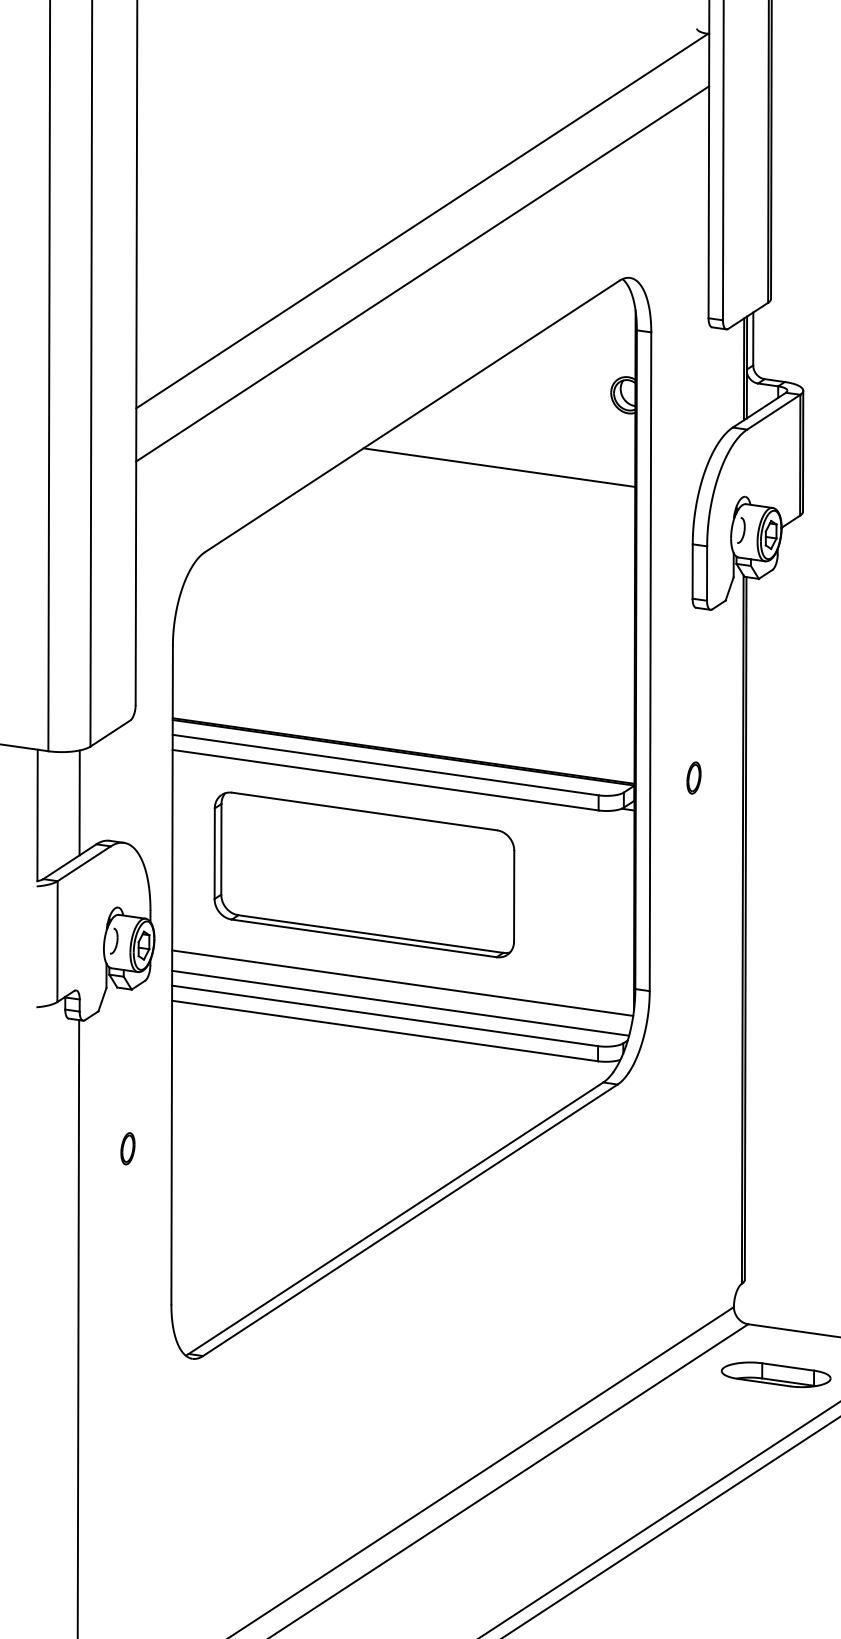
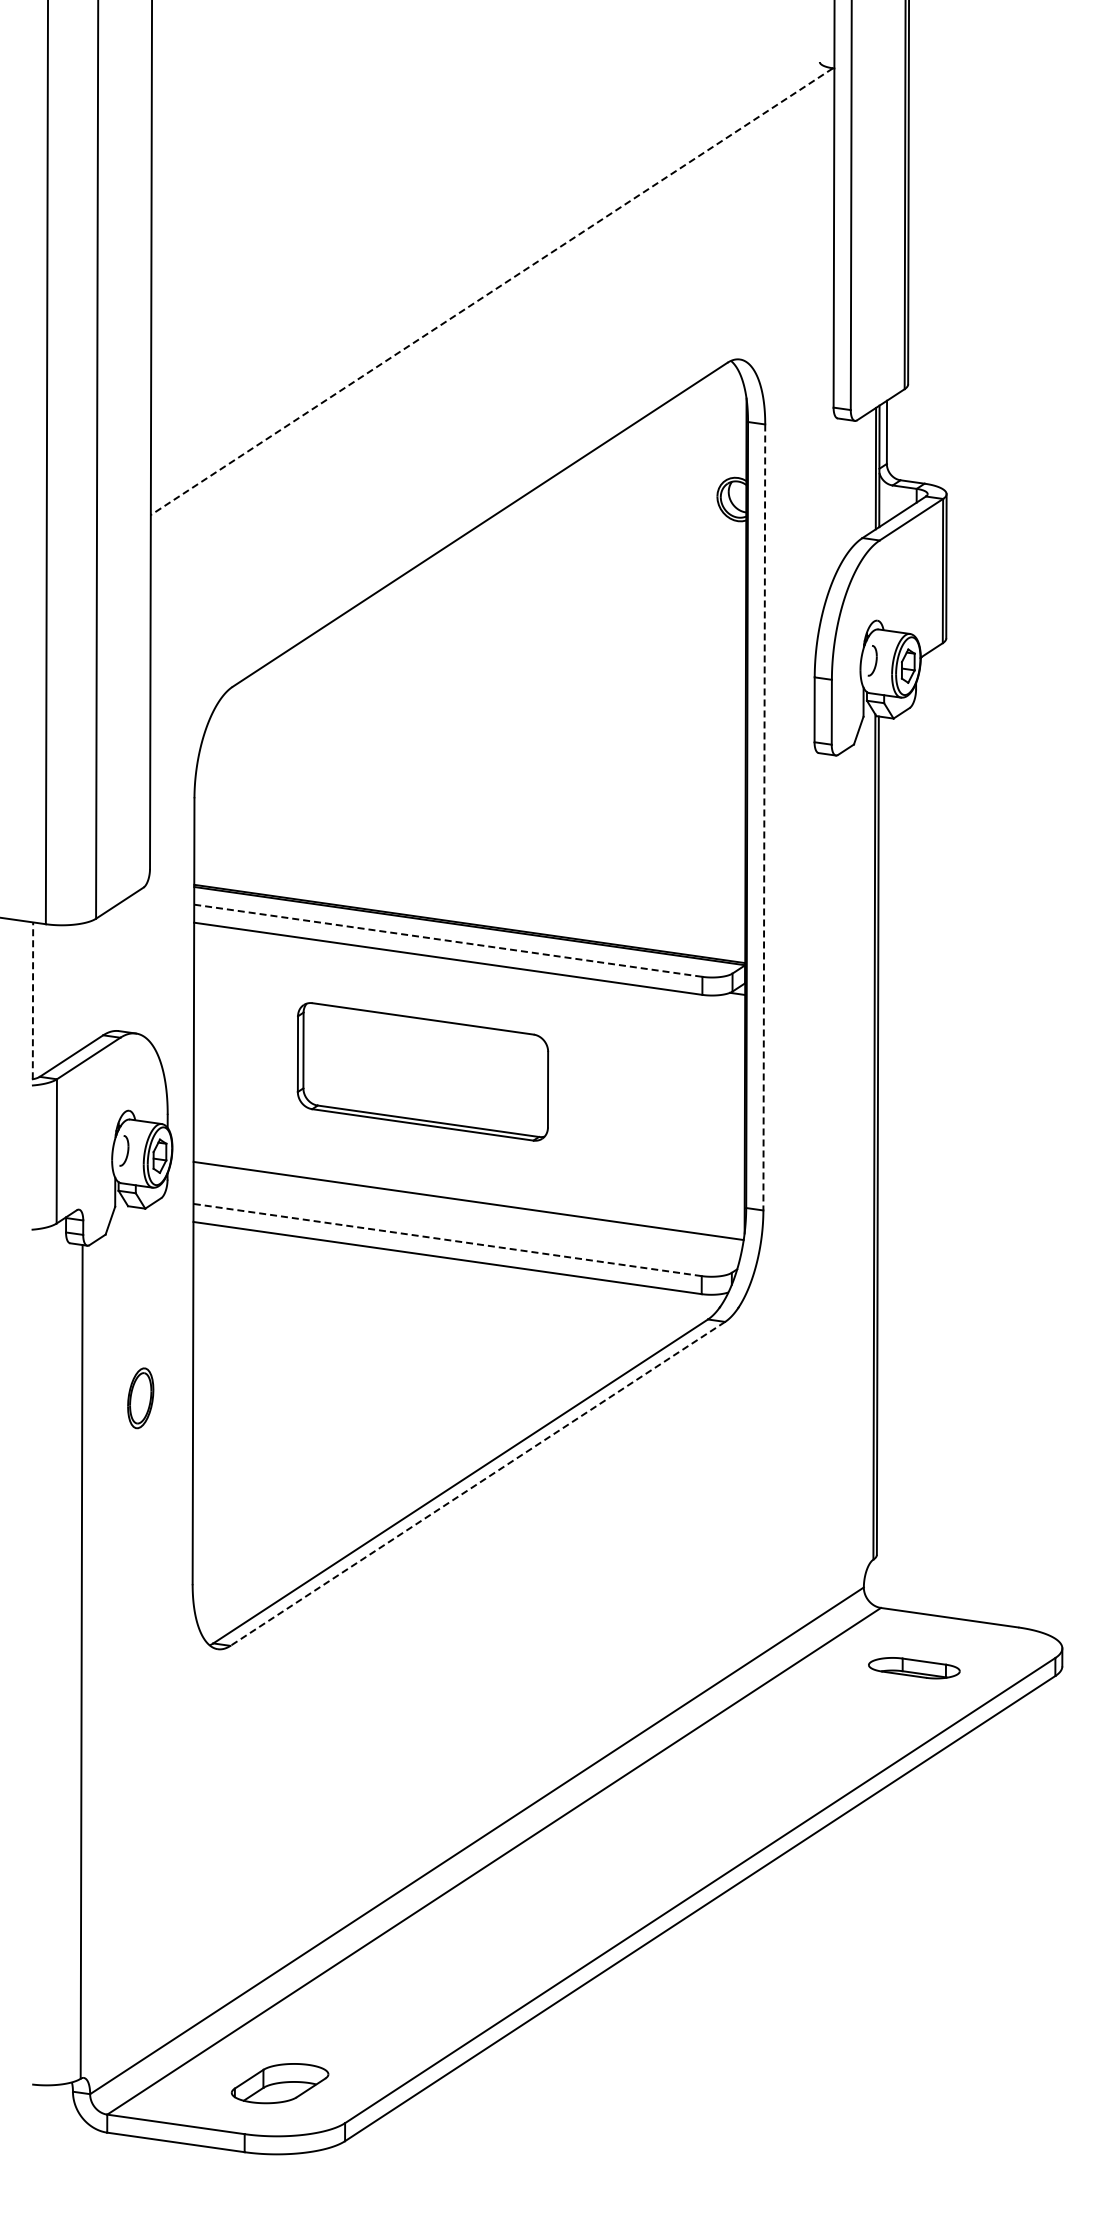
line: (421, 220) -> (491, 291), solid -> dashed
line: (422, 273) -> (492, 354), removed
line: (498, 467) -> (583, 585), removed
line: (650, 661) -> (764, 817), solid -> dashed
line: (385, 764) -> (448, 940), solid -> dashed
part: (693, 777) -> (815, 955), removed
line: (79, 802) -> (83, 985), removed
line: (37, 815) -> (32, 1000), solid -> dashed
part: (364, 874) -> (422, 1071), size x0.7
line: (400, 1002) -> (465, 1224), removed
line: (384, 1016) -> (447, 1240), solid -> dashed
part: (127, 1148) -> (140, 1398), size x1.6
line: (410, 1219) -> (477, 1483), solid -> dashed
part: (776, 1374) -> (914, 1667), size x0.7

